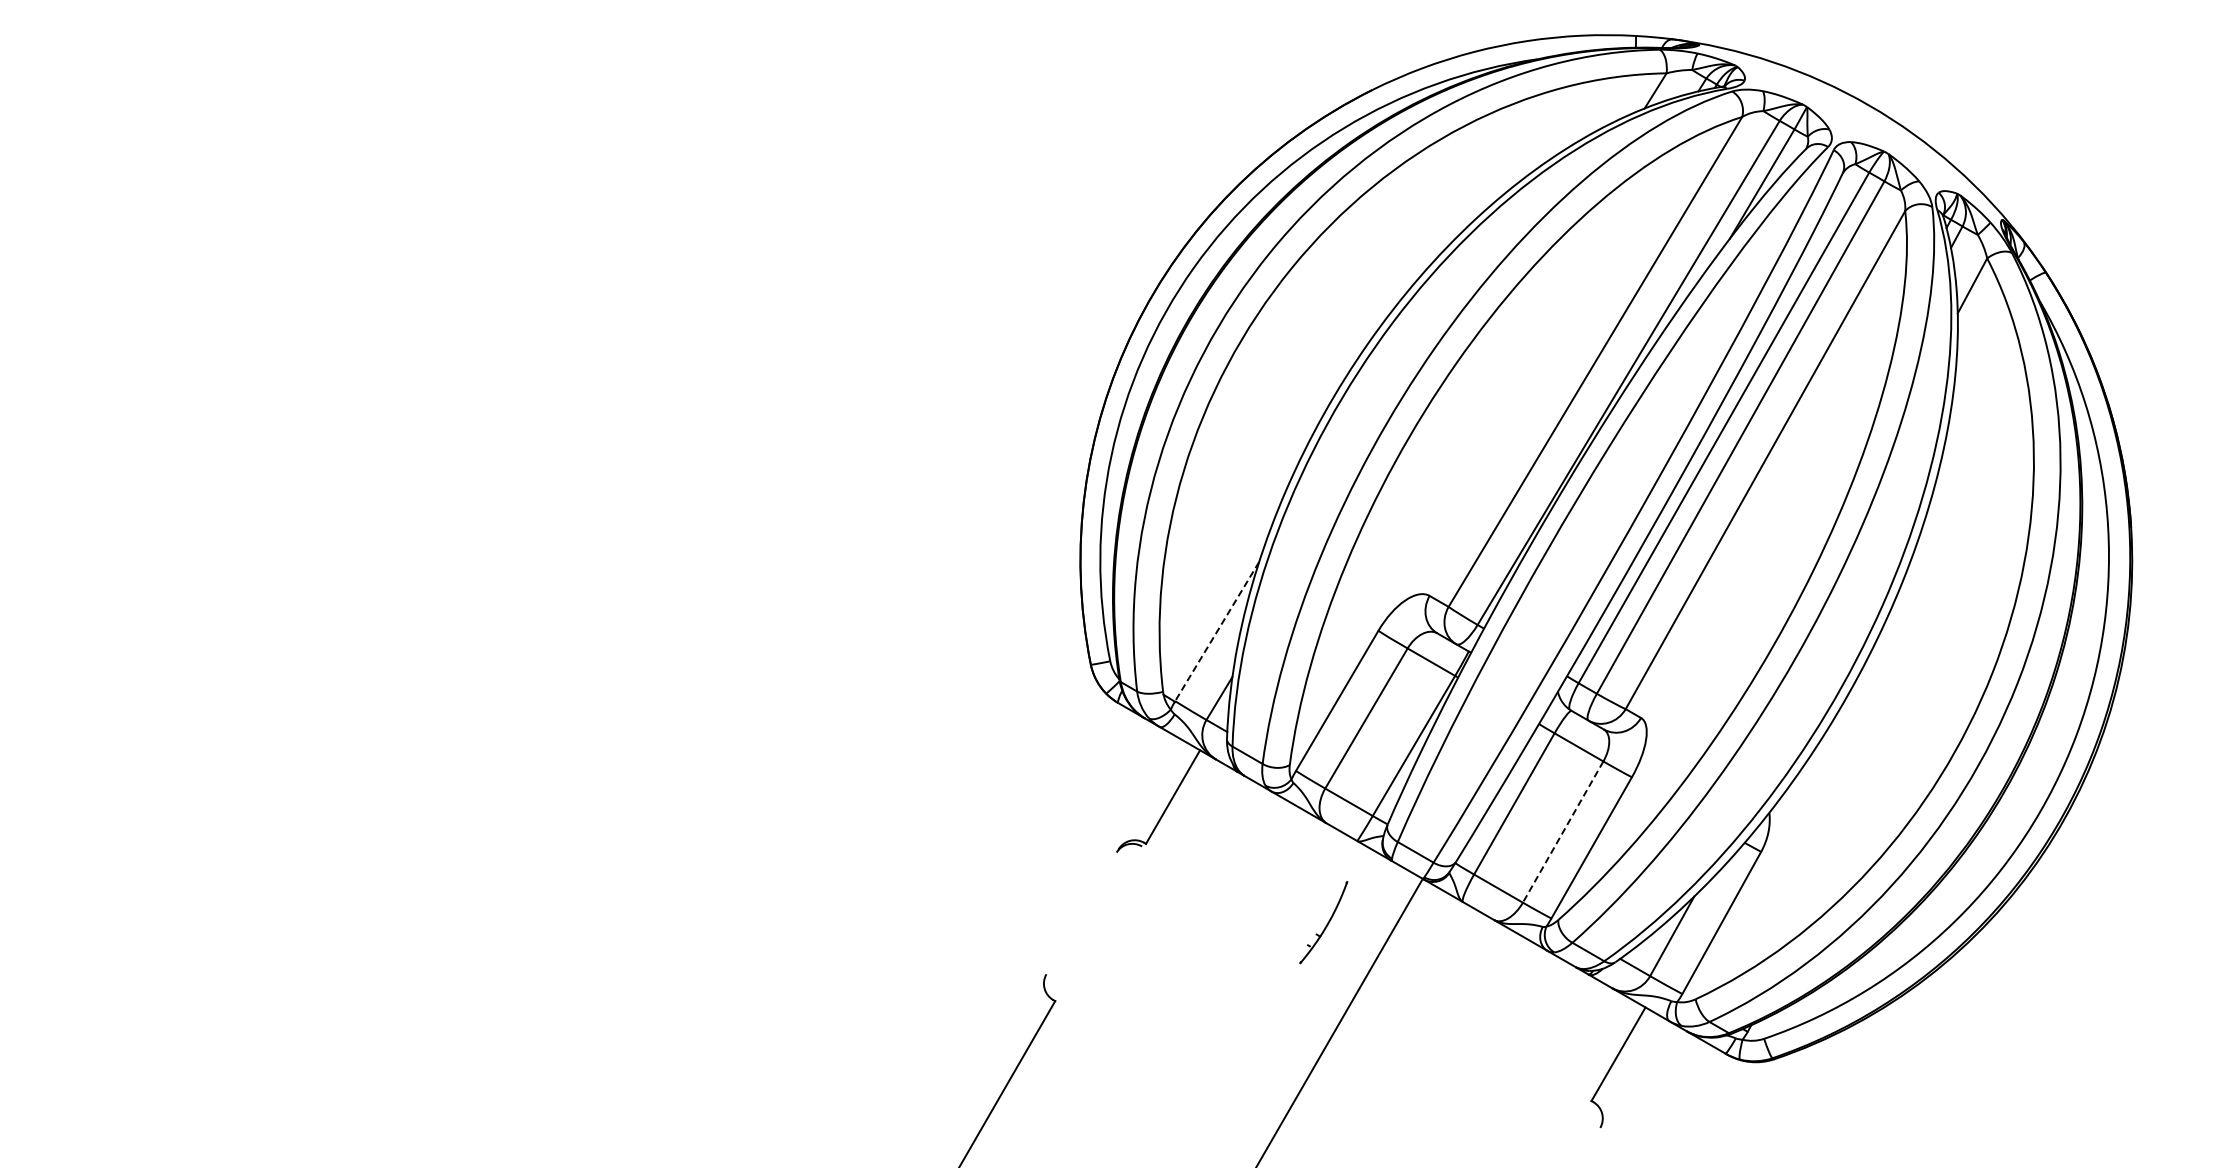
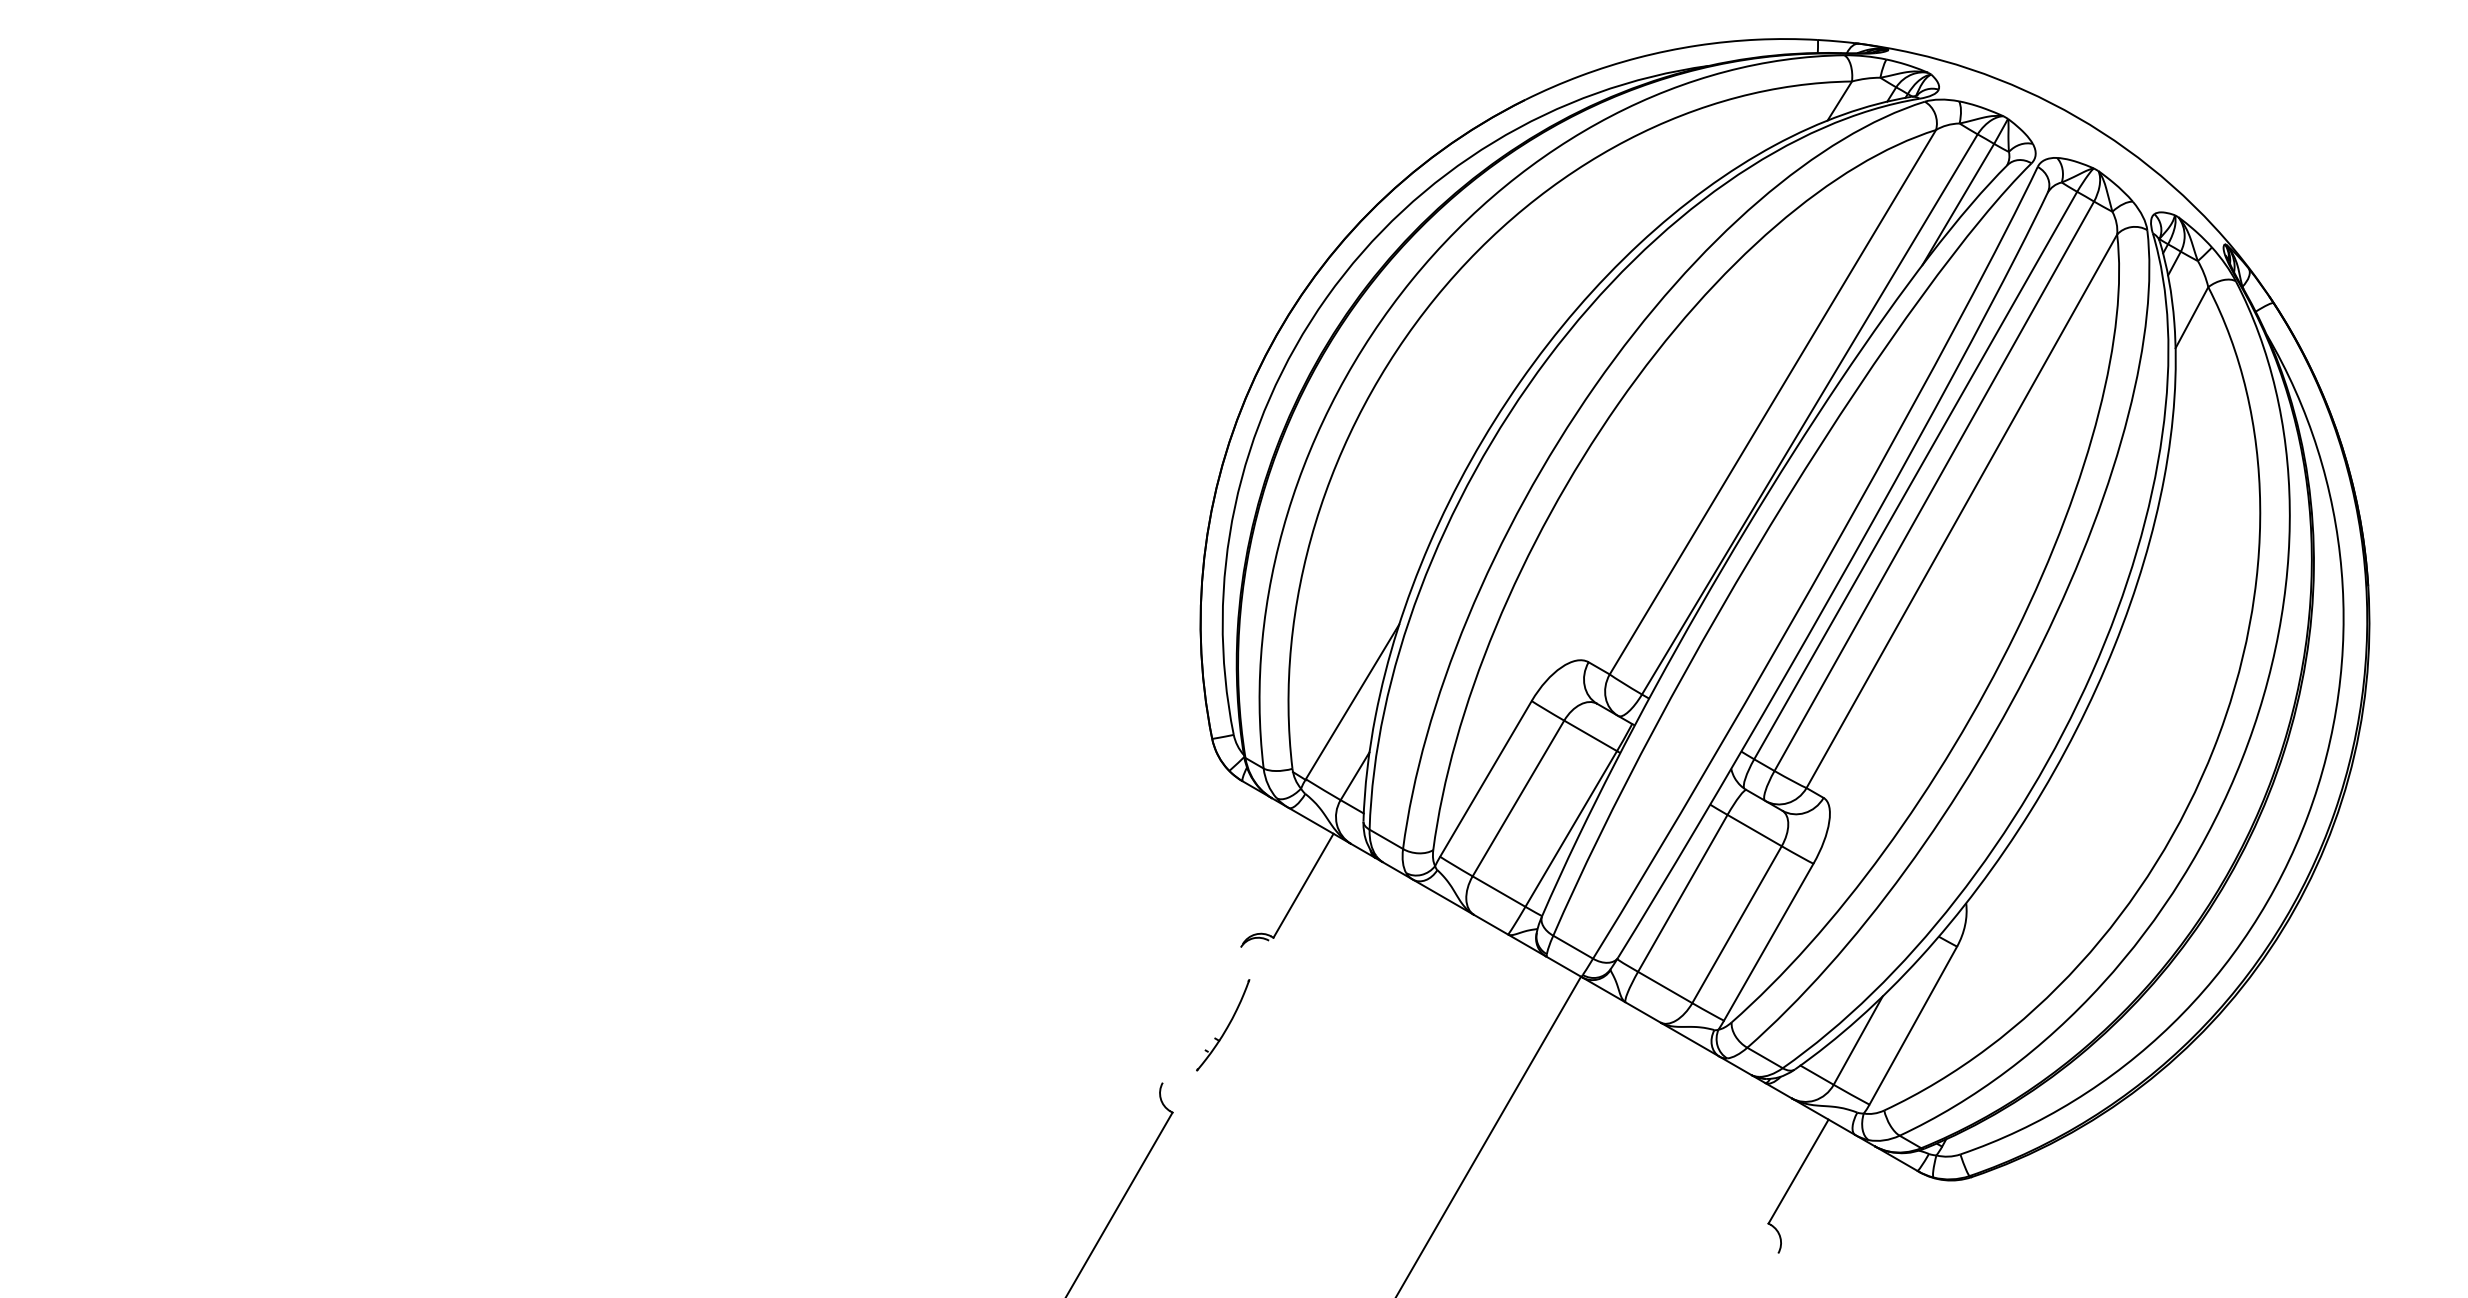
line: (1216, 632) -> (1351, 702), dashed -> solid
line: (1562, 832) -> (1736, 925), dashed -> solid
part: (1323, 922) -> (1222, 1025), moved

